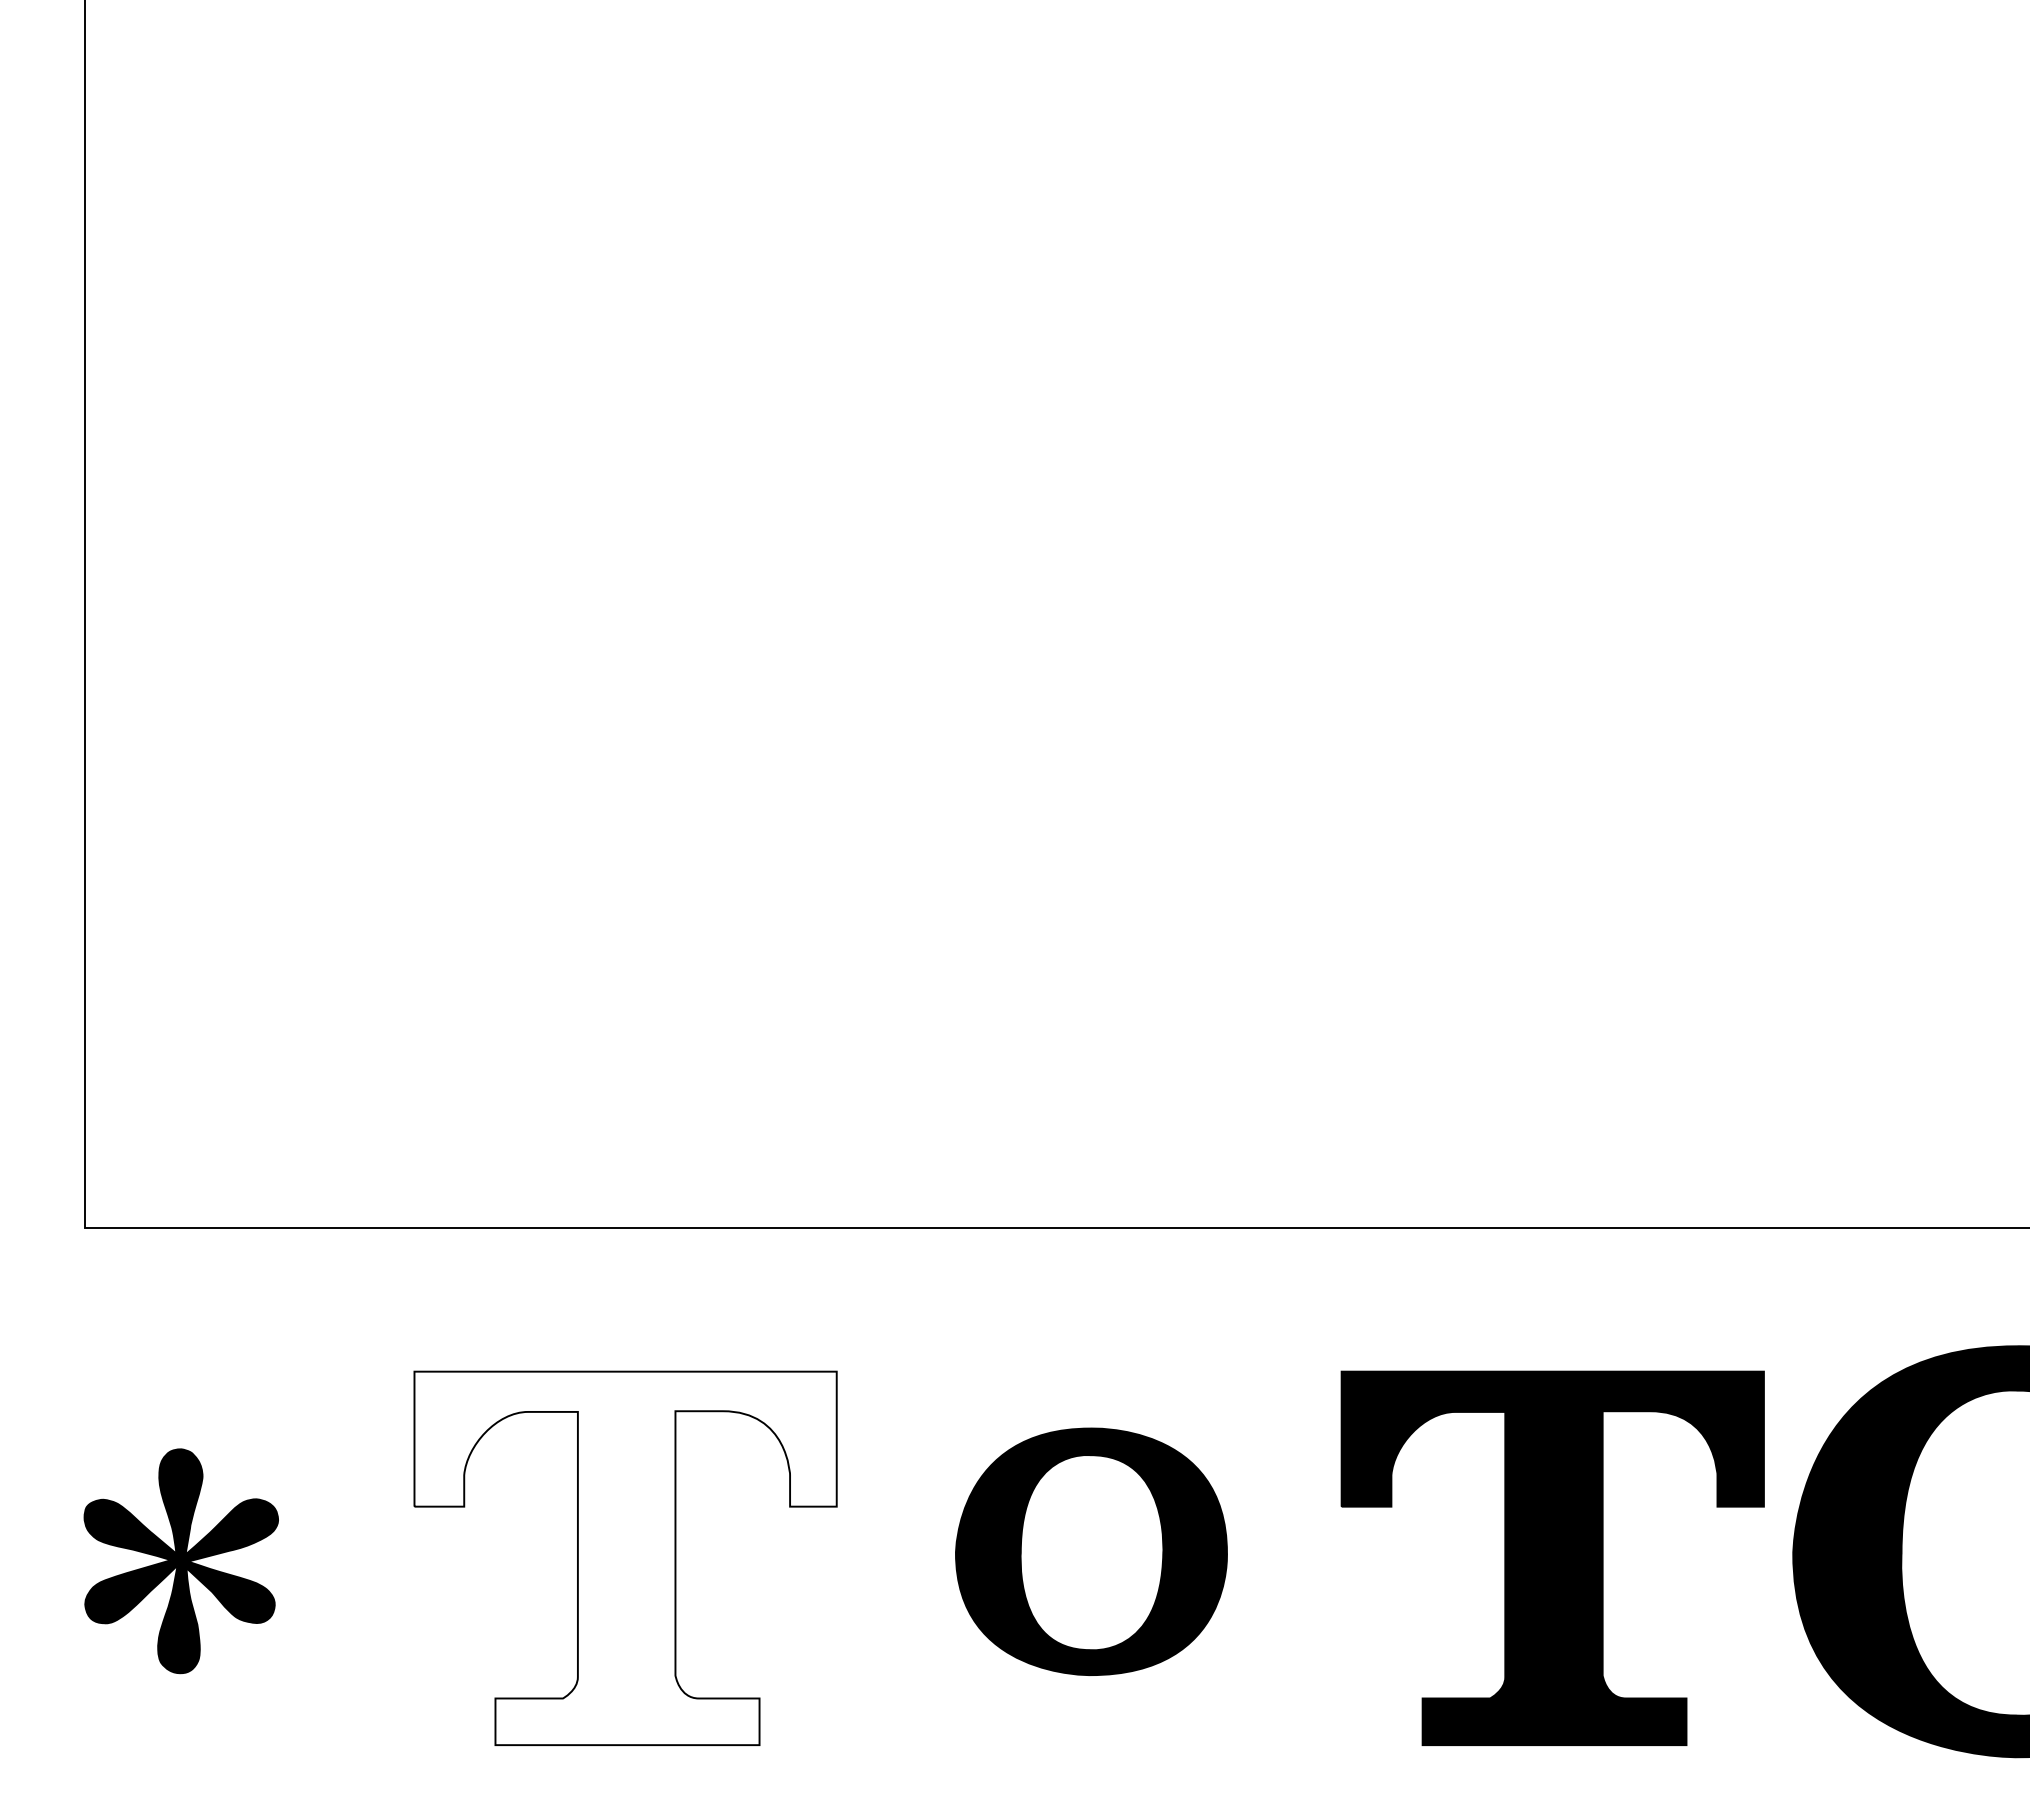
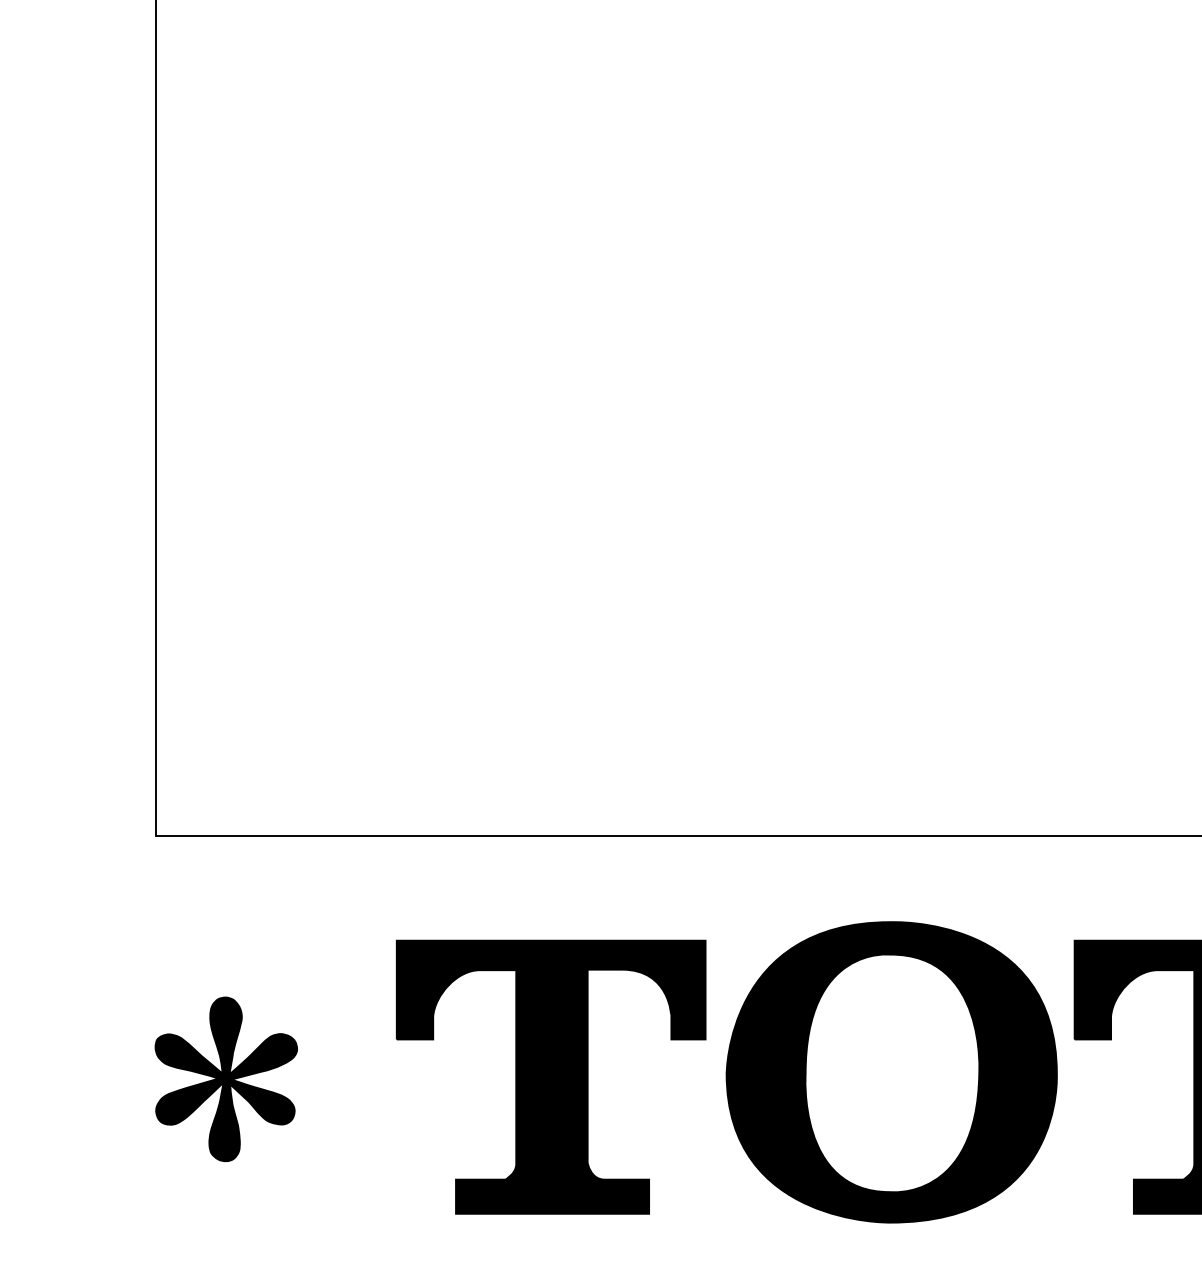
part: (1091, 1551) -> (891, 1072), size x1.67
fill: (625, 1558) -> (551, 1077), added

